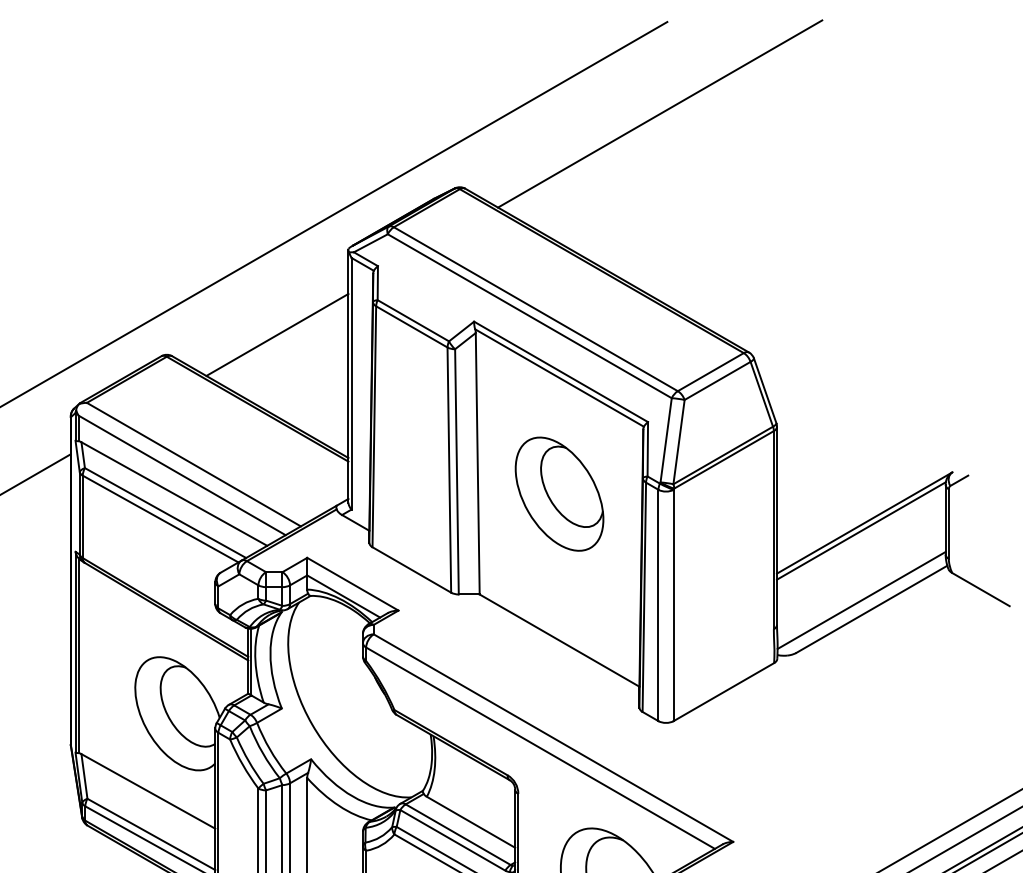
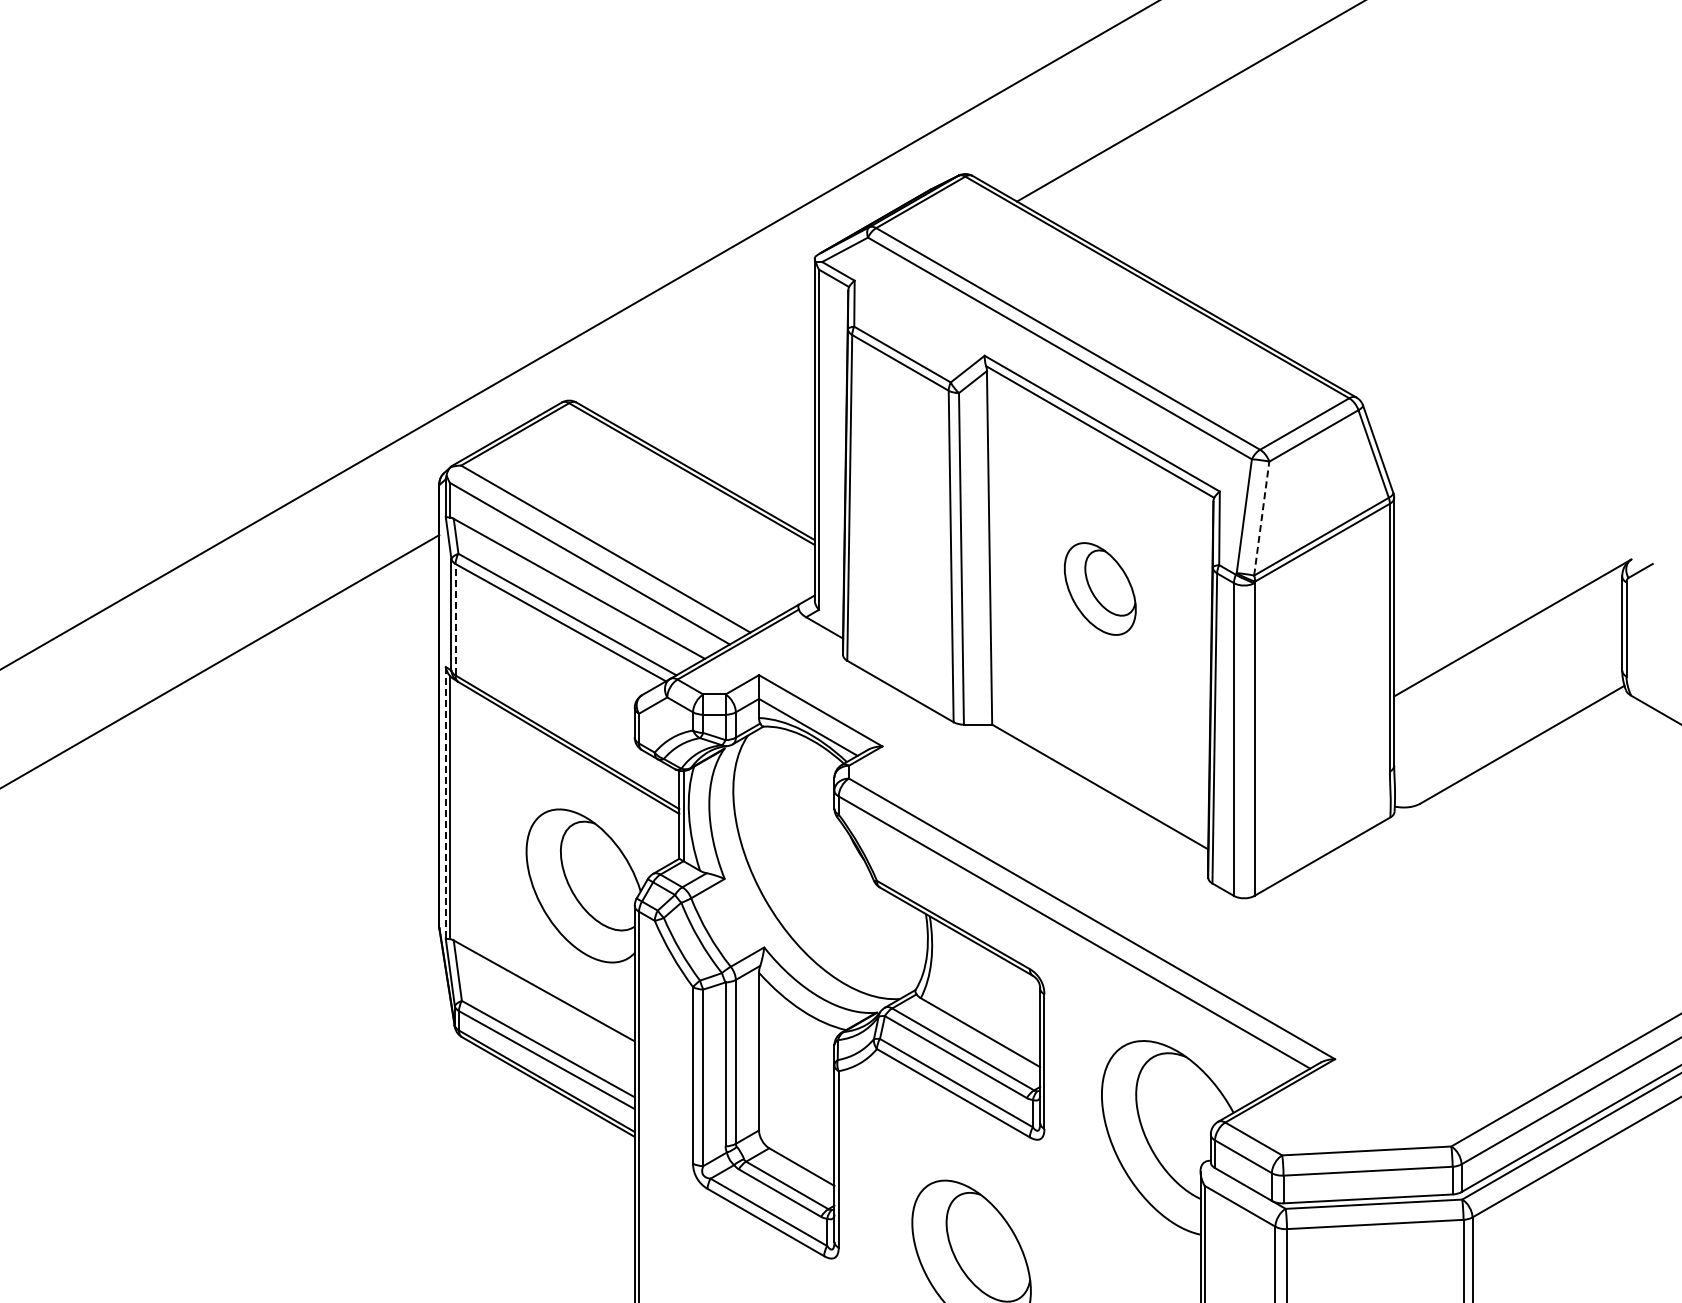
line: (277, 334) -> (718, 373), removed
line: (678, 442) -> (1261, 518), solid -> dashed
part: (559, 493) -> (1100, 588), size x0.6
line: (82, 516) -> (455, 619), solid -> dashed
line: (861, 530) -> (1508, 638), removed
line: (861, 600) -> (1508, 732), removed
line: (75, 652) -> (445, 802), solid -> dashed

